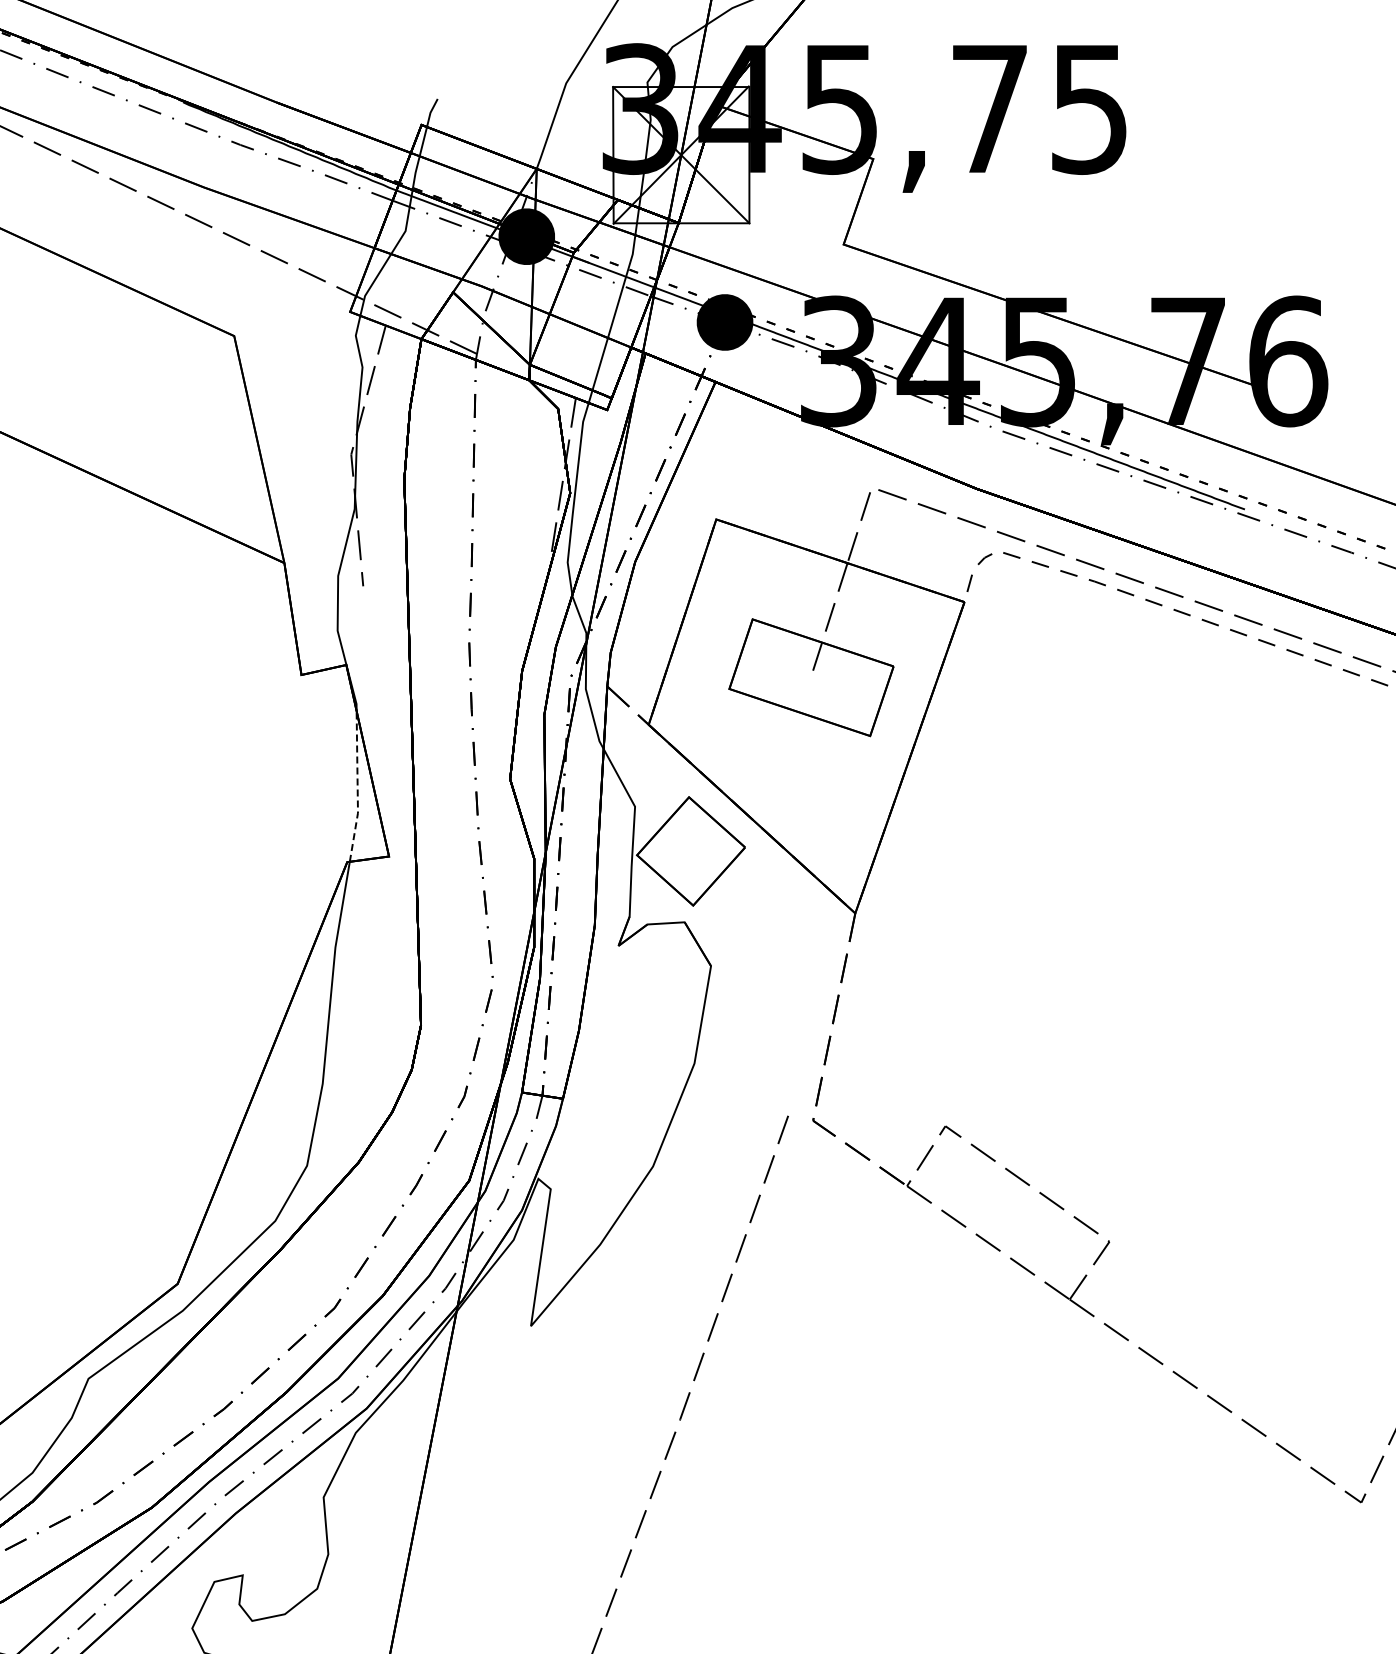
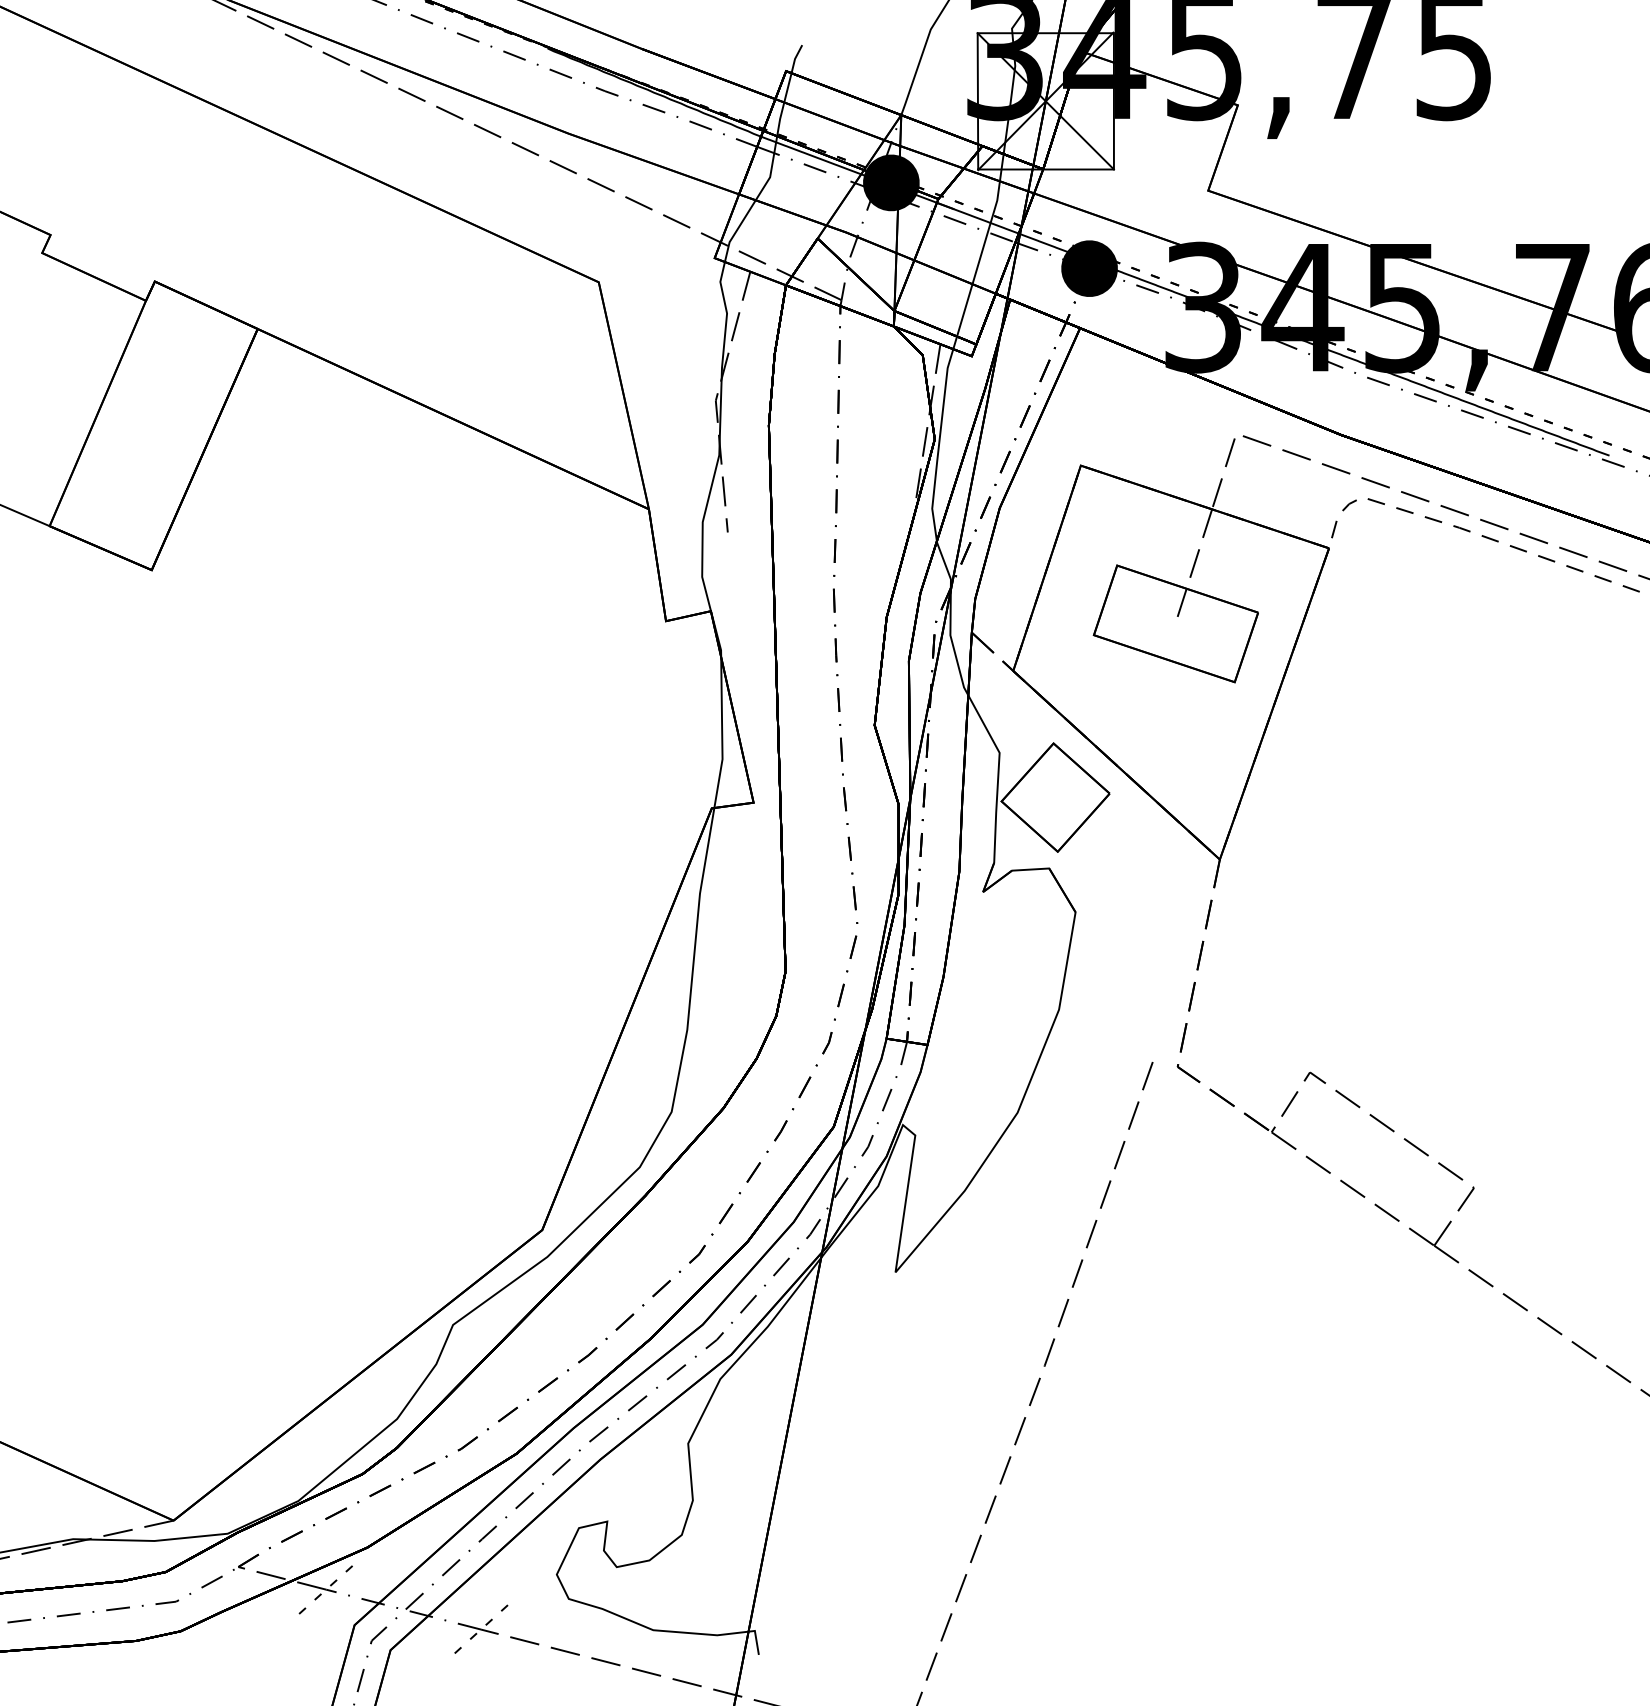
line: (357, 787) -> (722, 733), dashed -> solid

